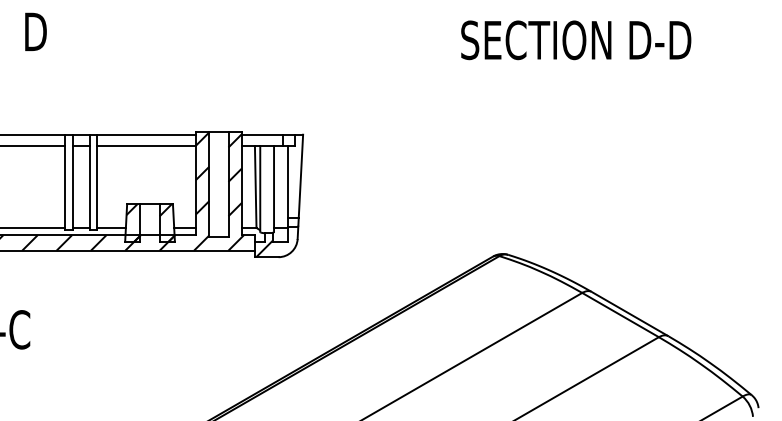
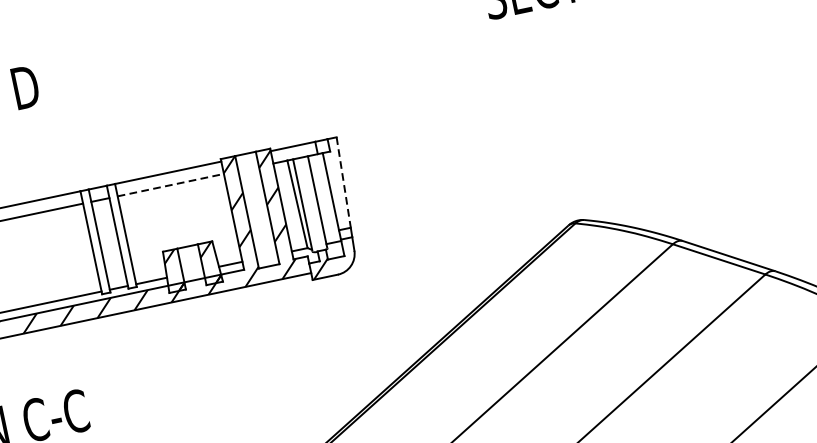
line: (147, 146) -> (171, 185), solid -> dashed
line: (300, 176) -> (343, 182), solid -> dashed

